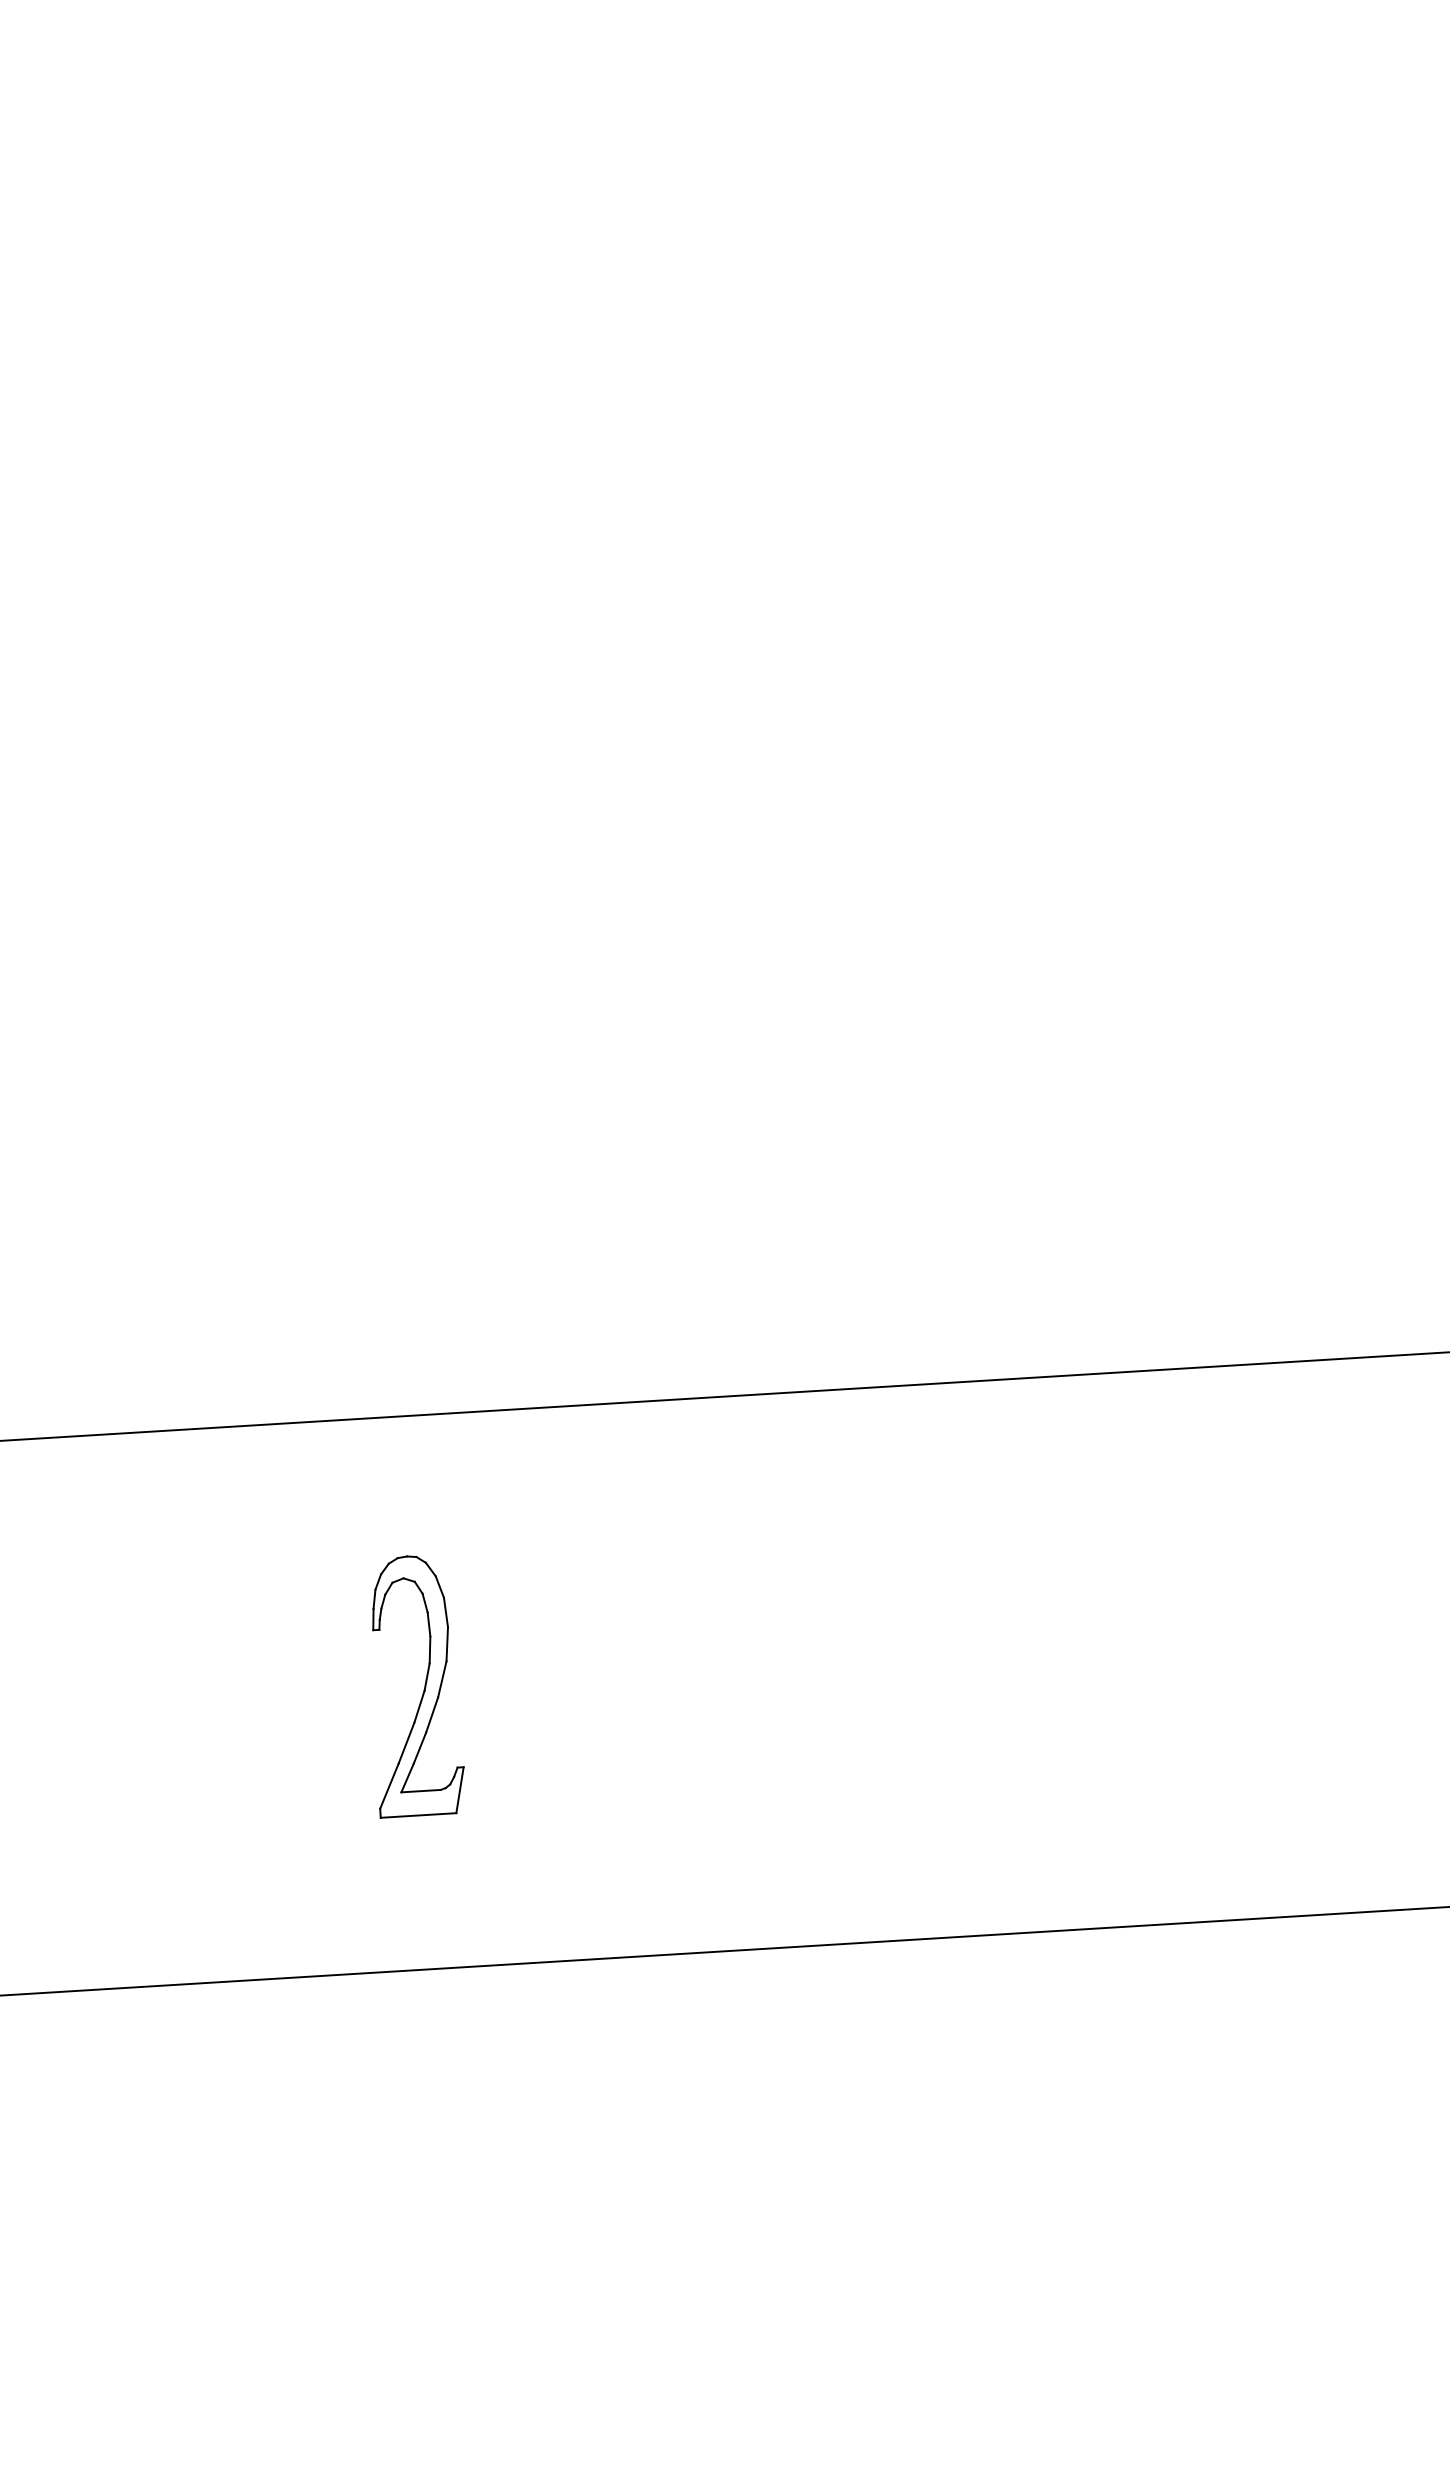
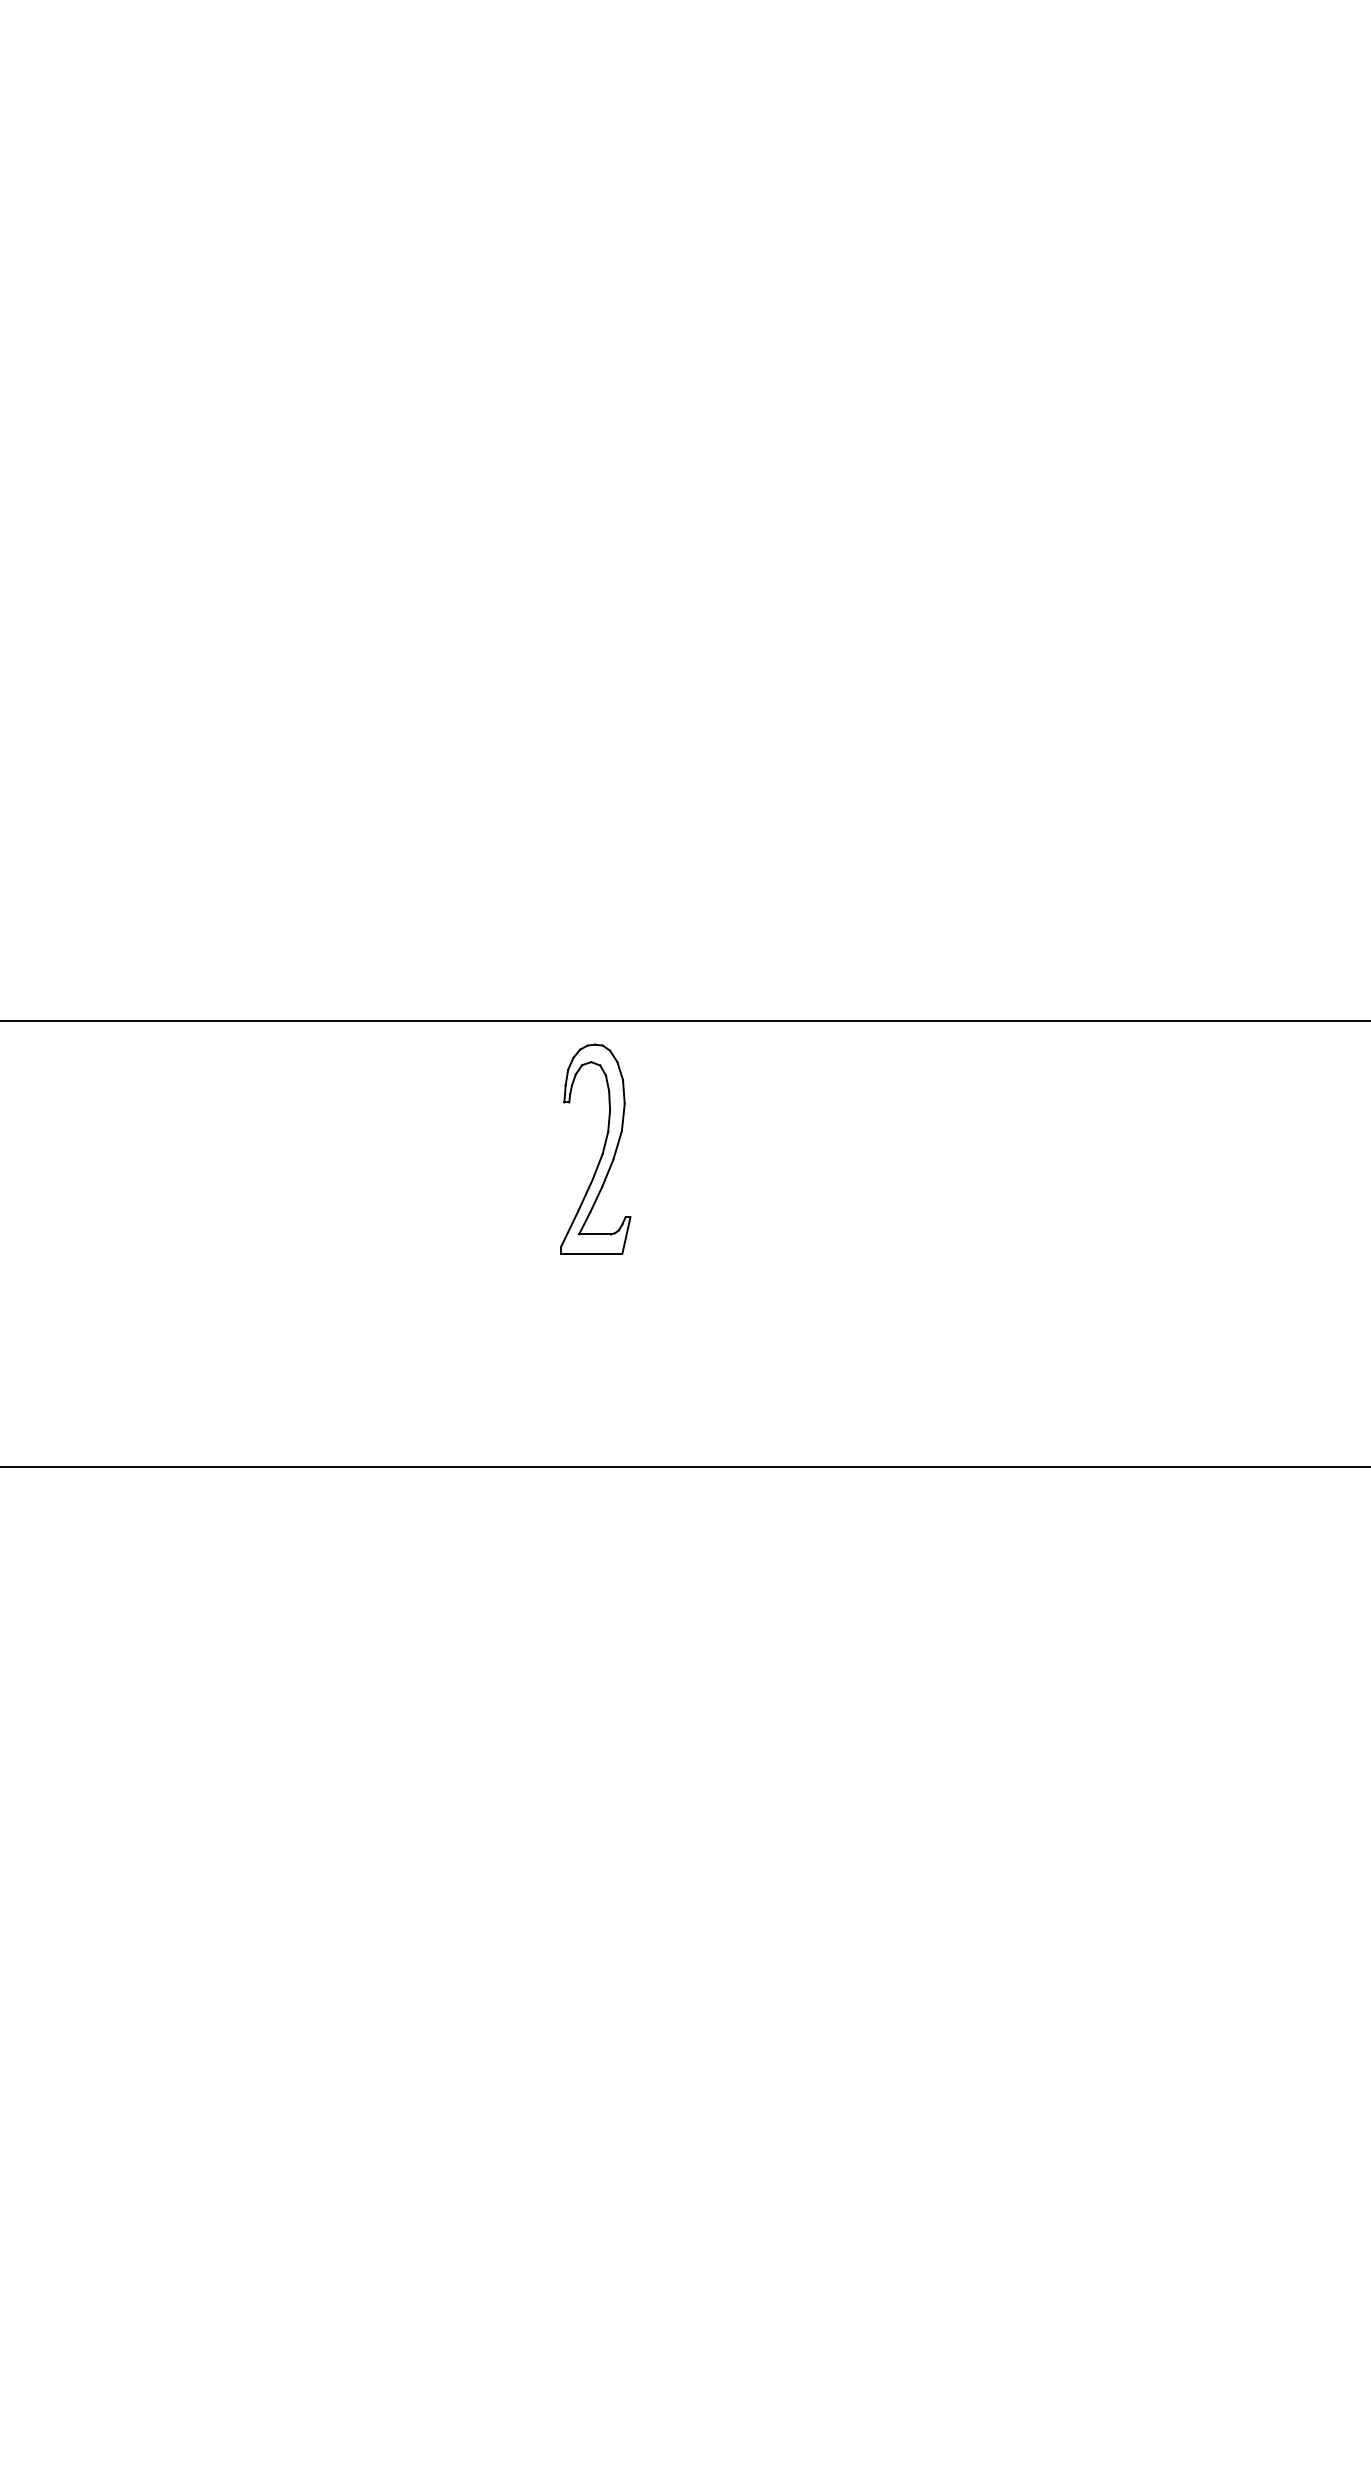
part: (423, 1685) -> (602, 1149), moved

